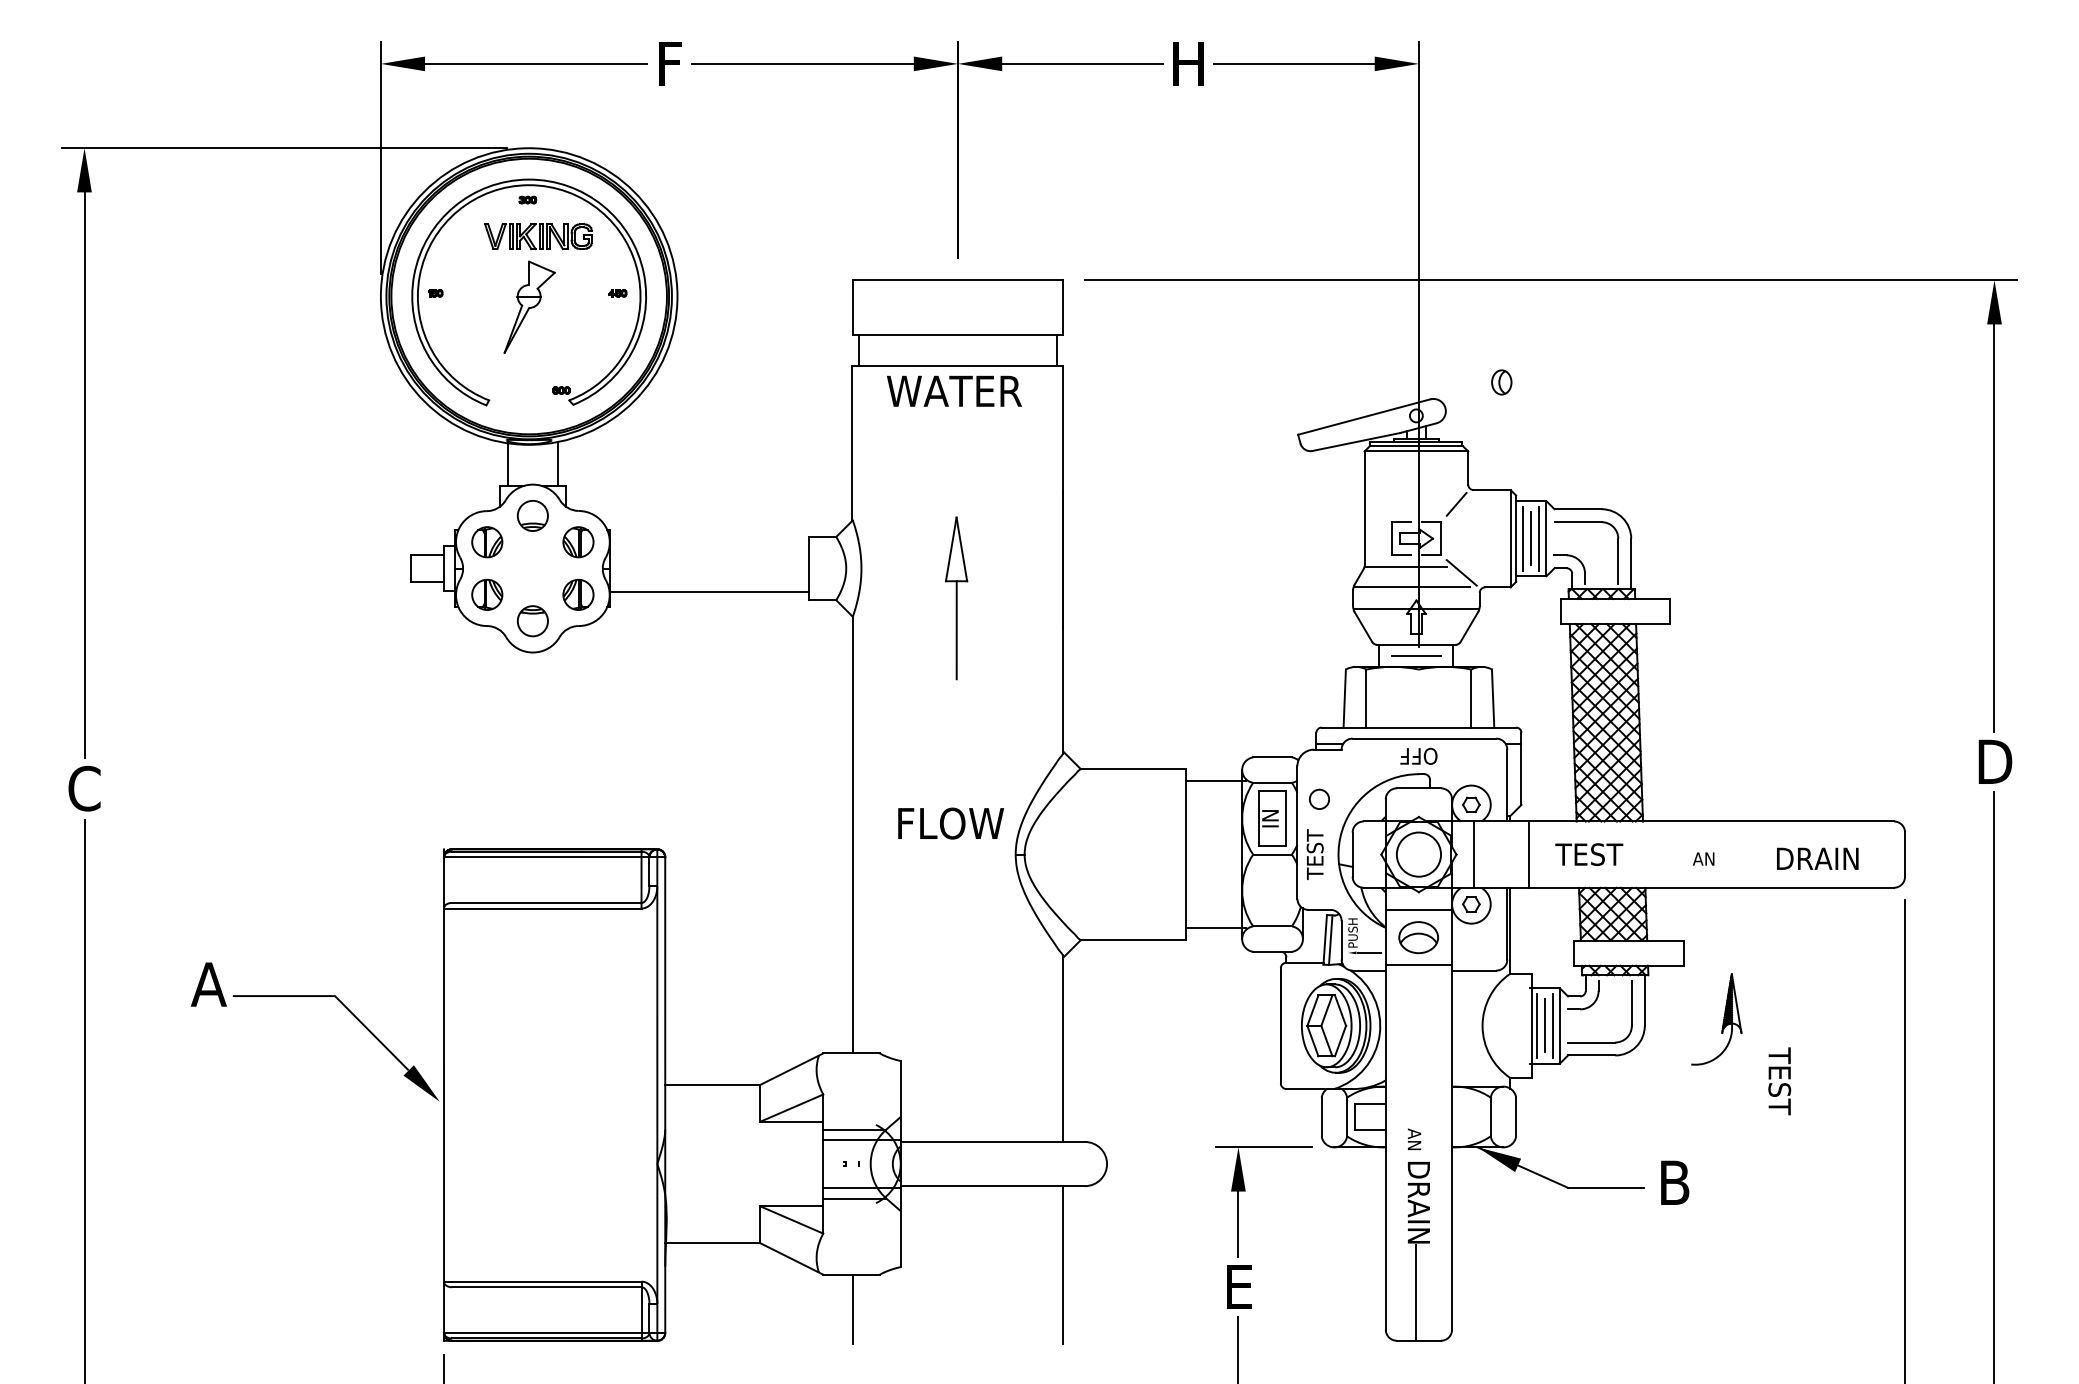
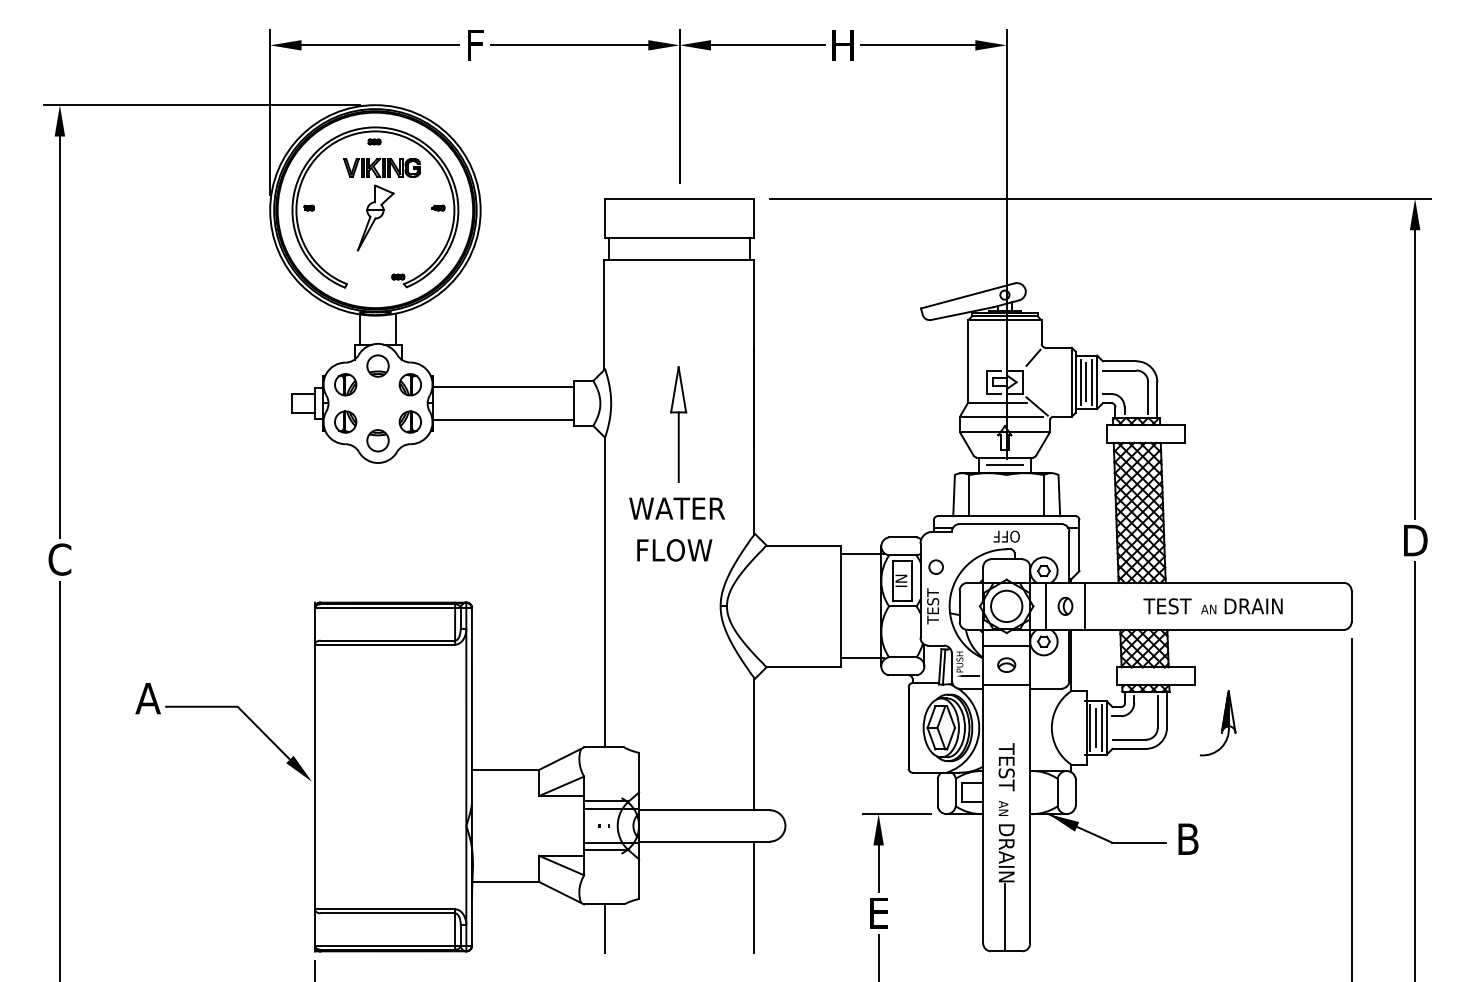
part: (1501, 381) -> (1065, 605), moved
text: (953, 391) -> (676, 508), moved
line: (708, 544) -> (502, 386), added
text: (950, 823) -> (674, 550), moved
text: (1589, 854) -> (1167, 606), moved
text: (1817, 859) -> (1253, 606), moved
part: (1418, 936) -> (1006, 664), size x0.62
text: (1779, 1081) -> (1006, 767), moved

